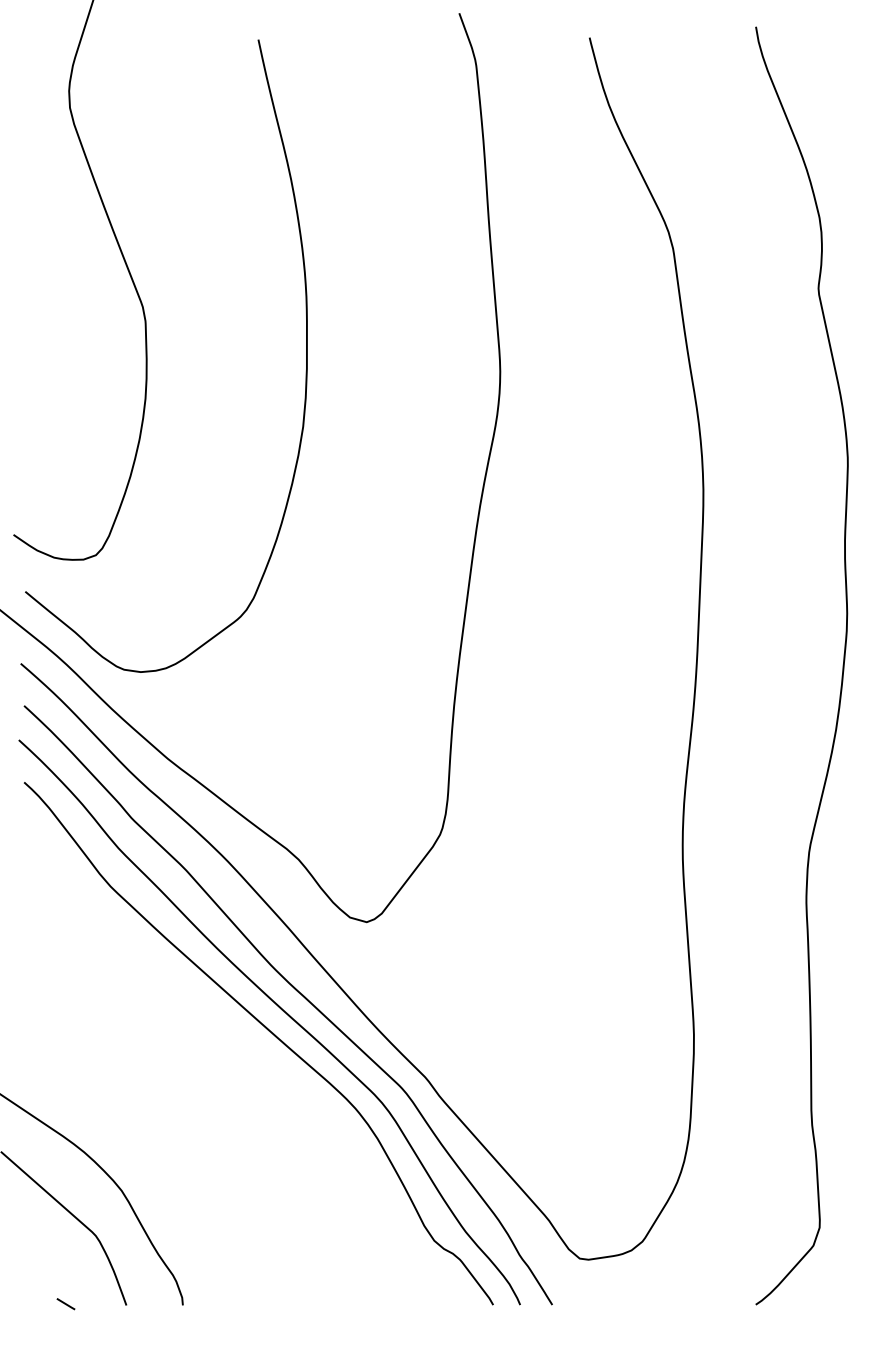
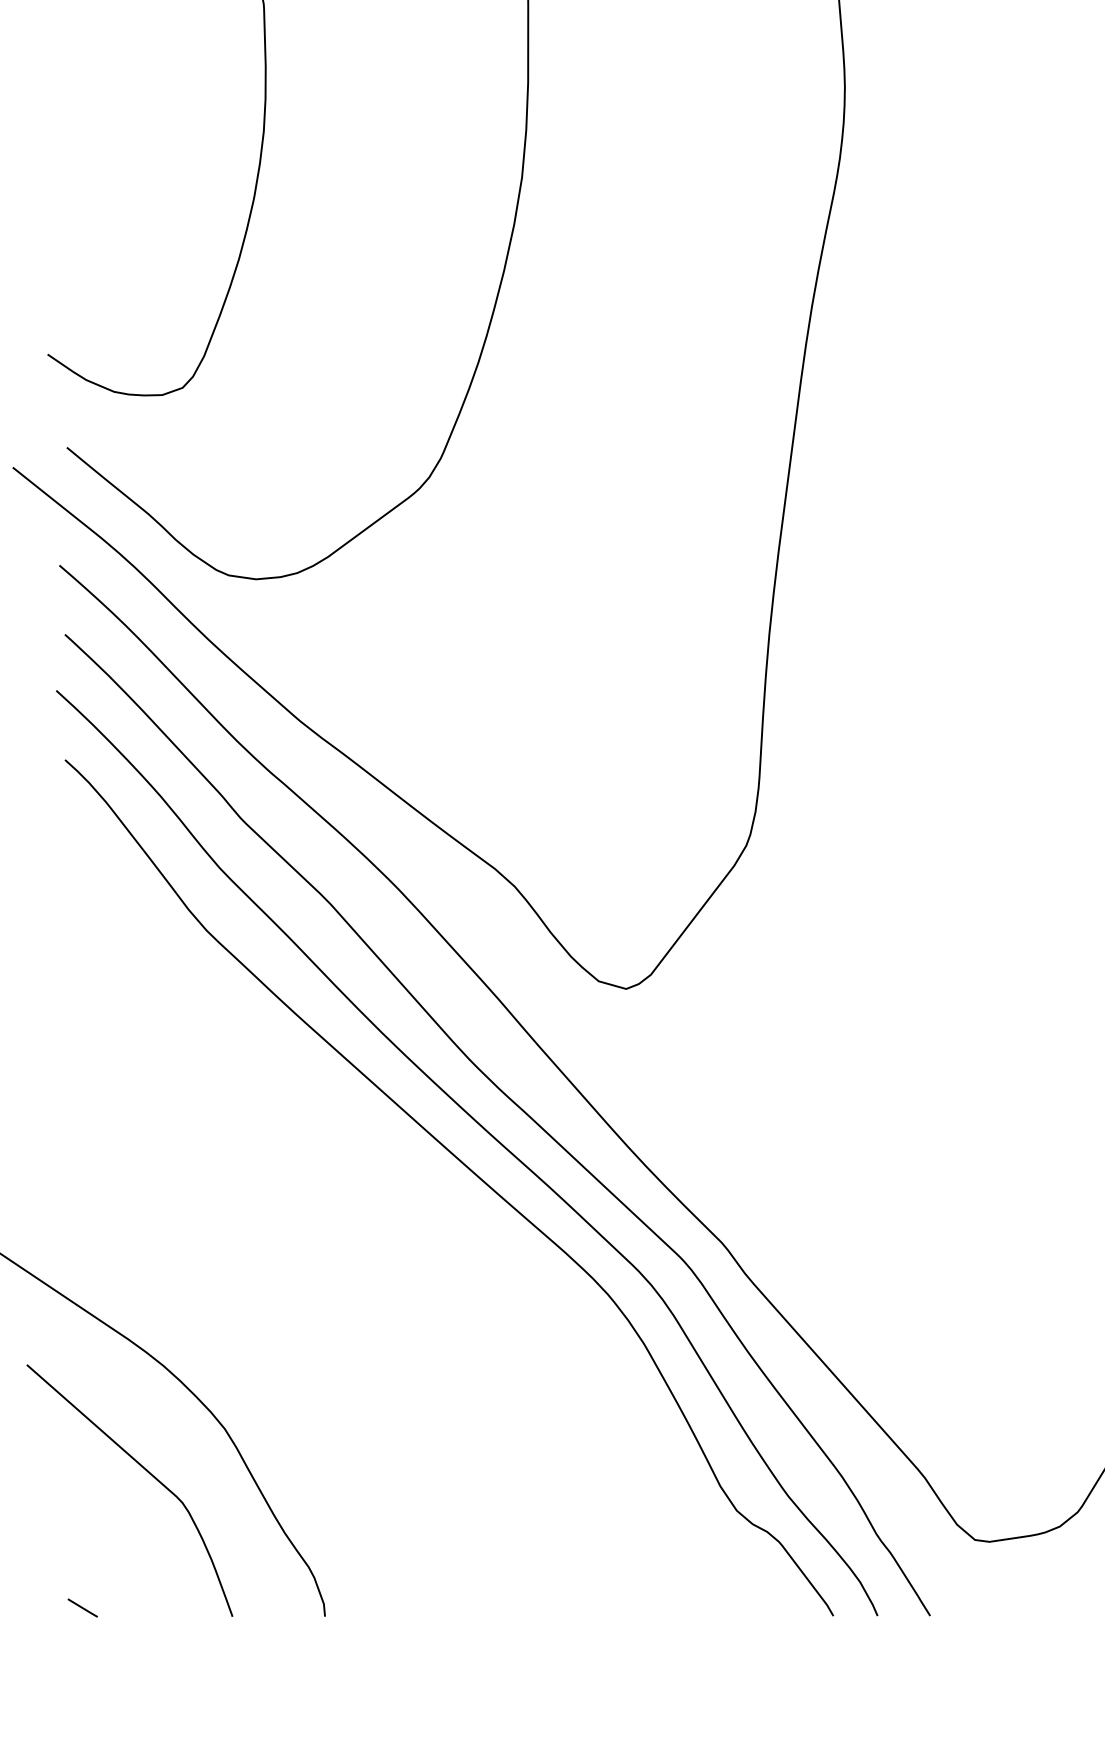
line: (65, 1304) -> (81, 1608), moved

